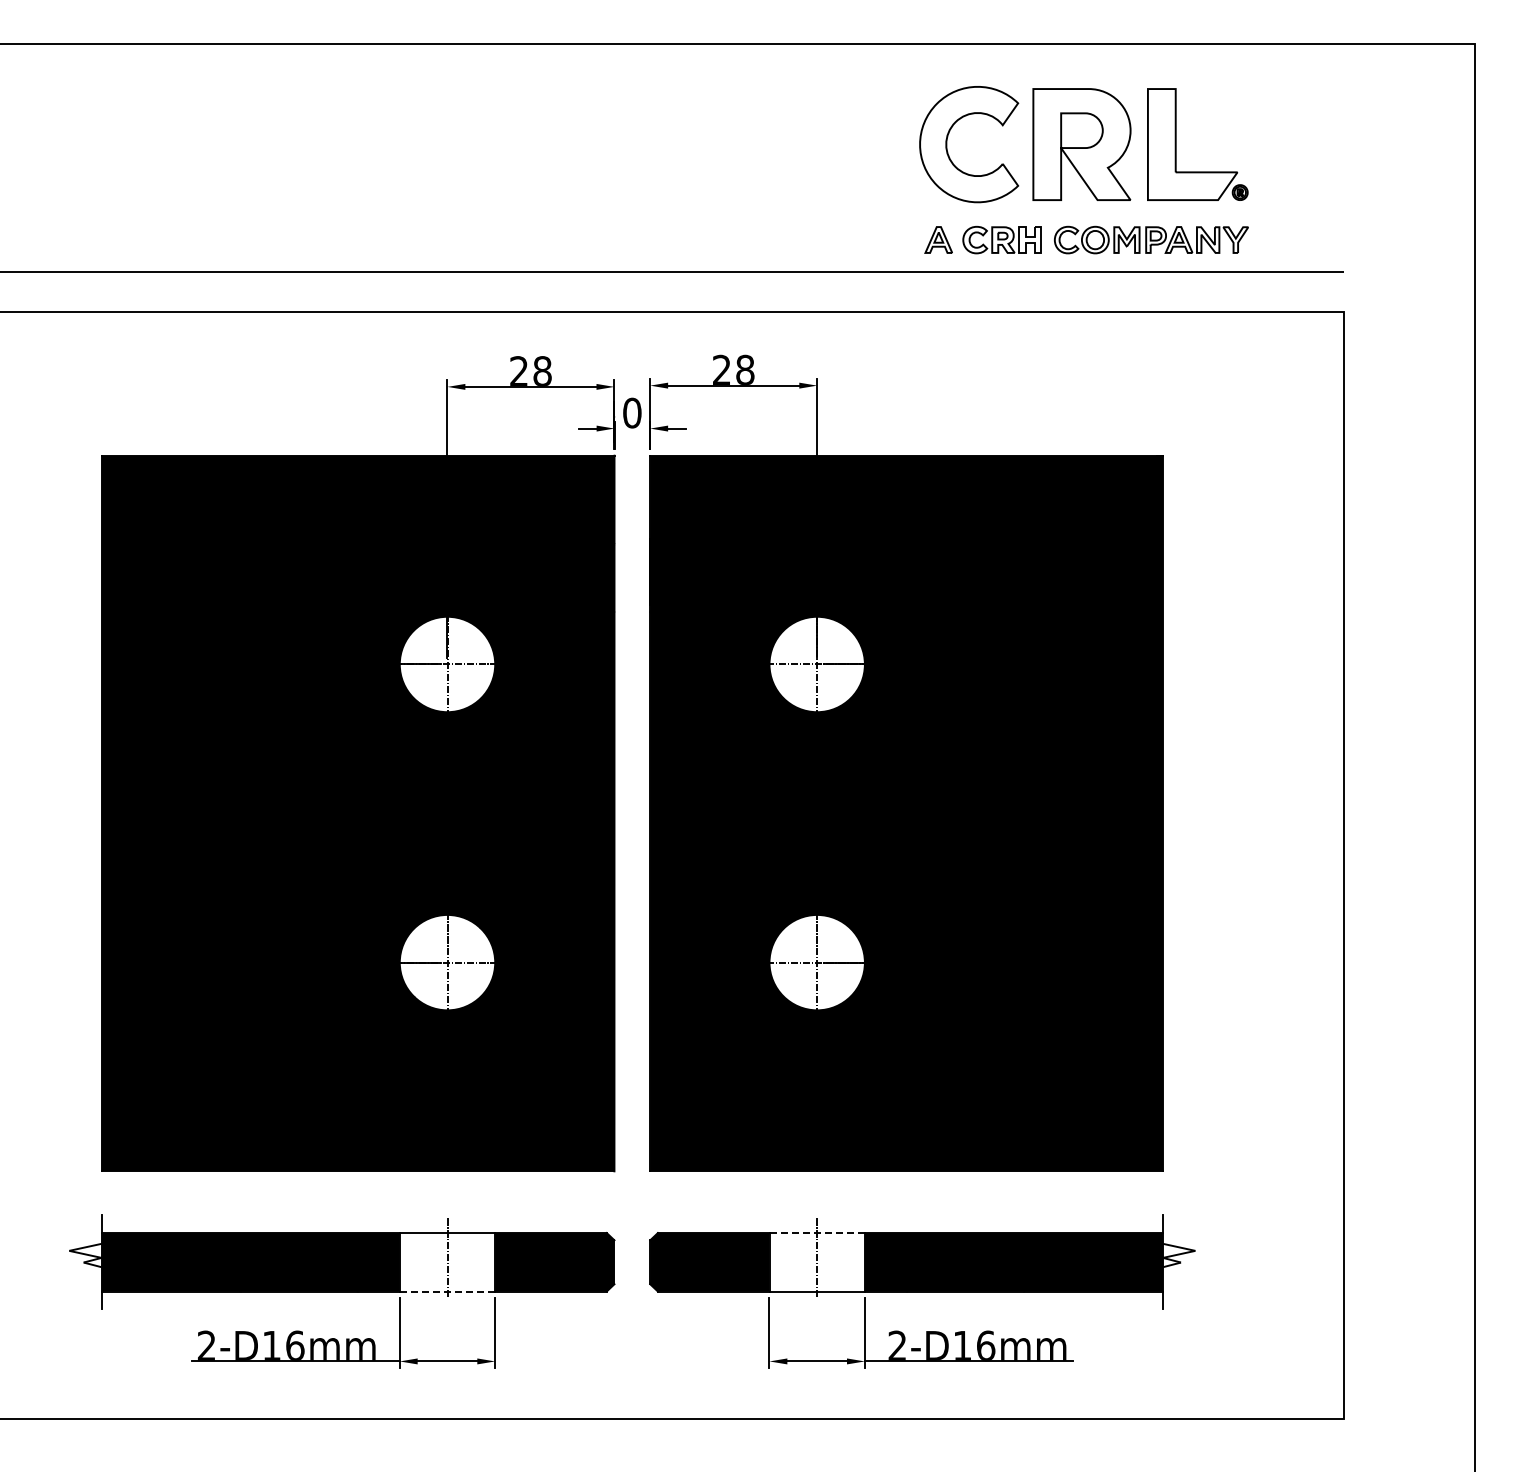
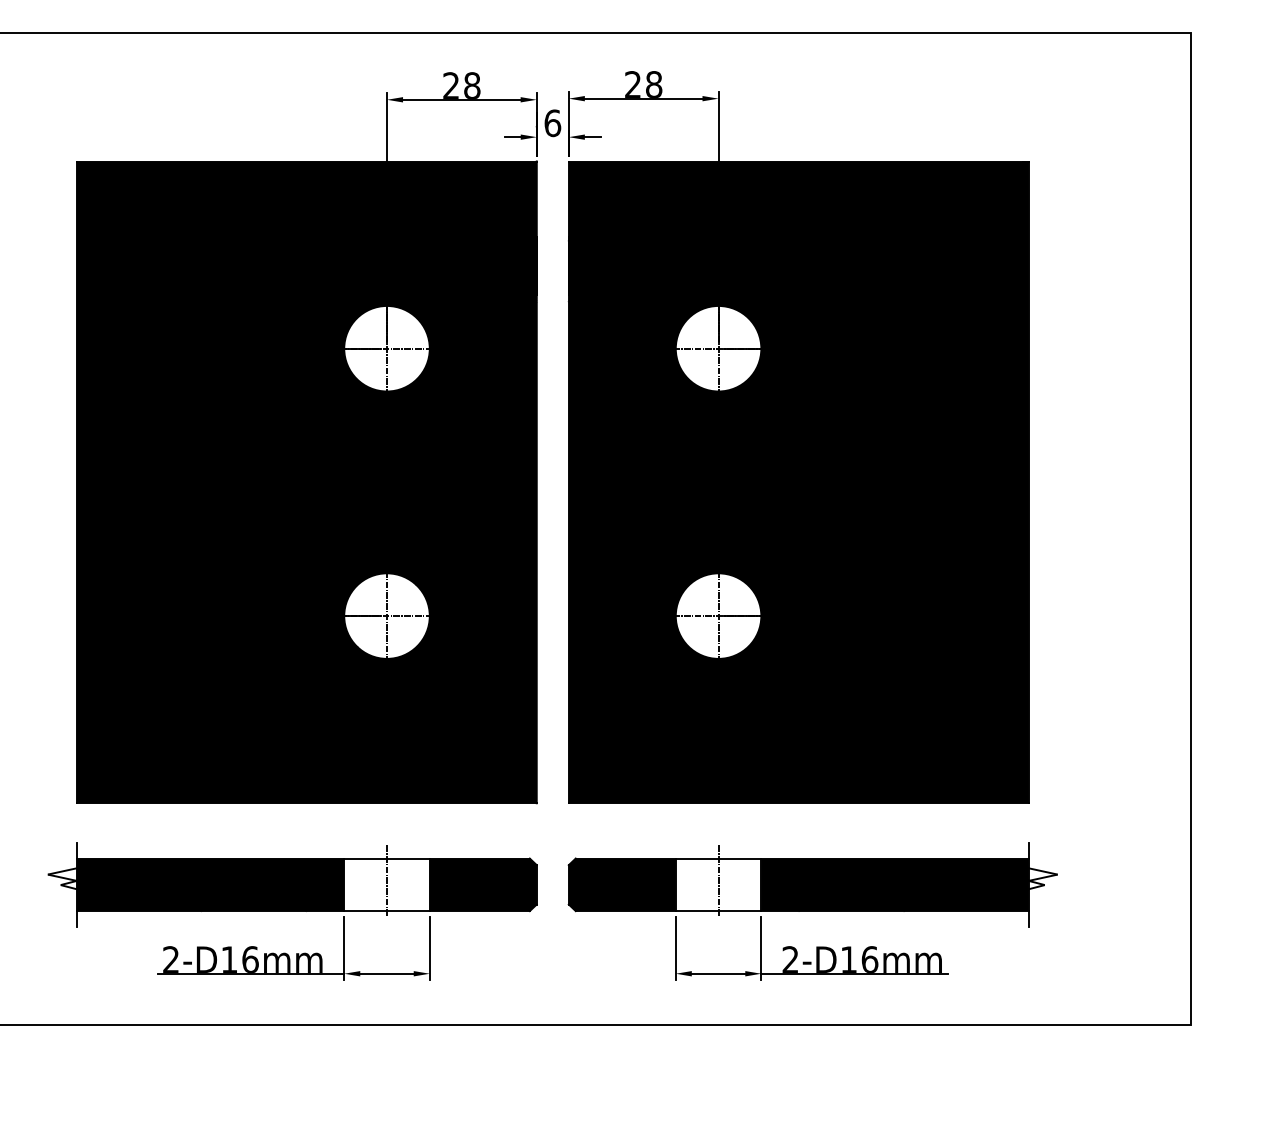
text: (632, 412) -> (552, 122), 0 -> 6
line: (817, 1233) -> (718, 859), dashed -> solid
line: (447, 1291) -> (387, 911), dashed -> solid

